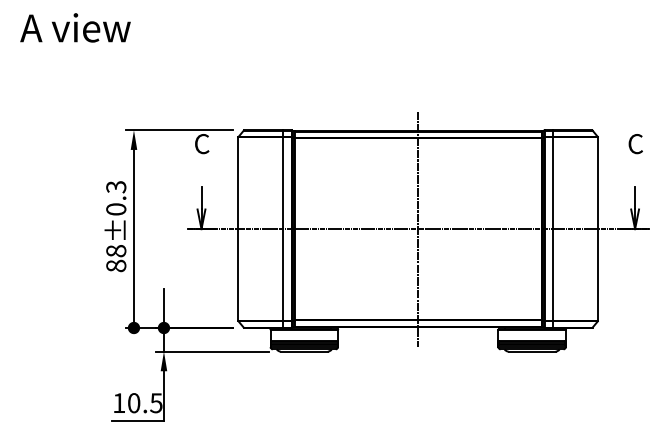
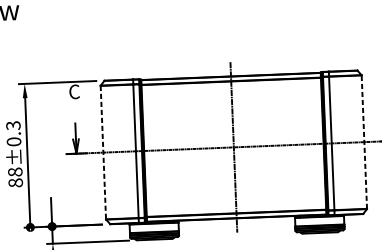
line: (238, 229) -> (103, 152), solid -> dashed
line: (597, 229) -> (364, 142), solid -> dashed

